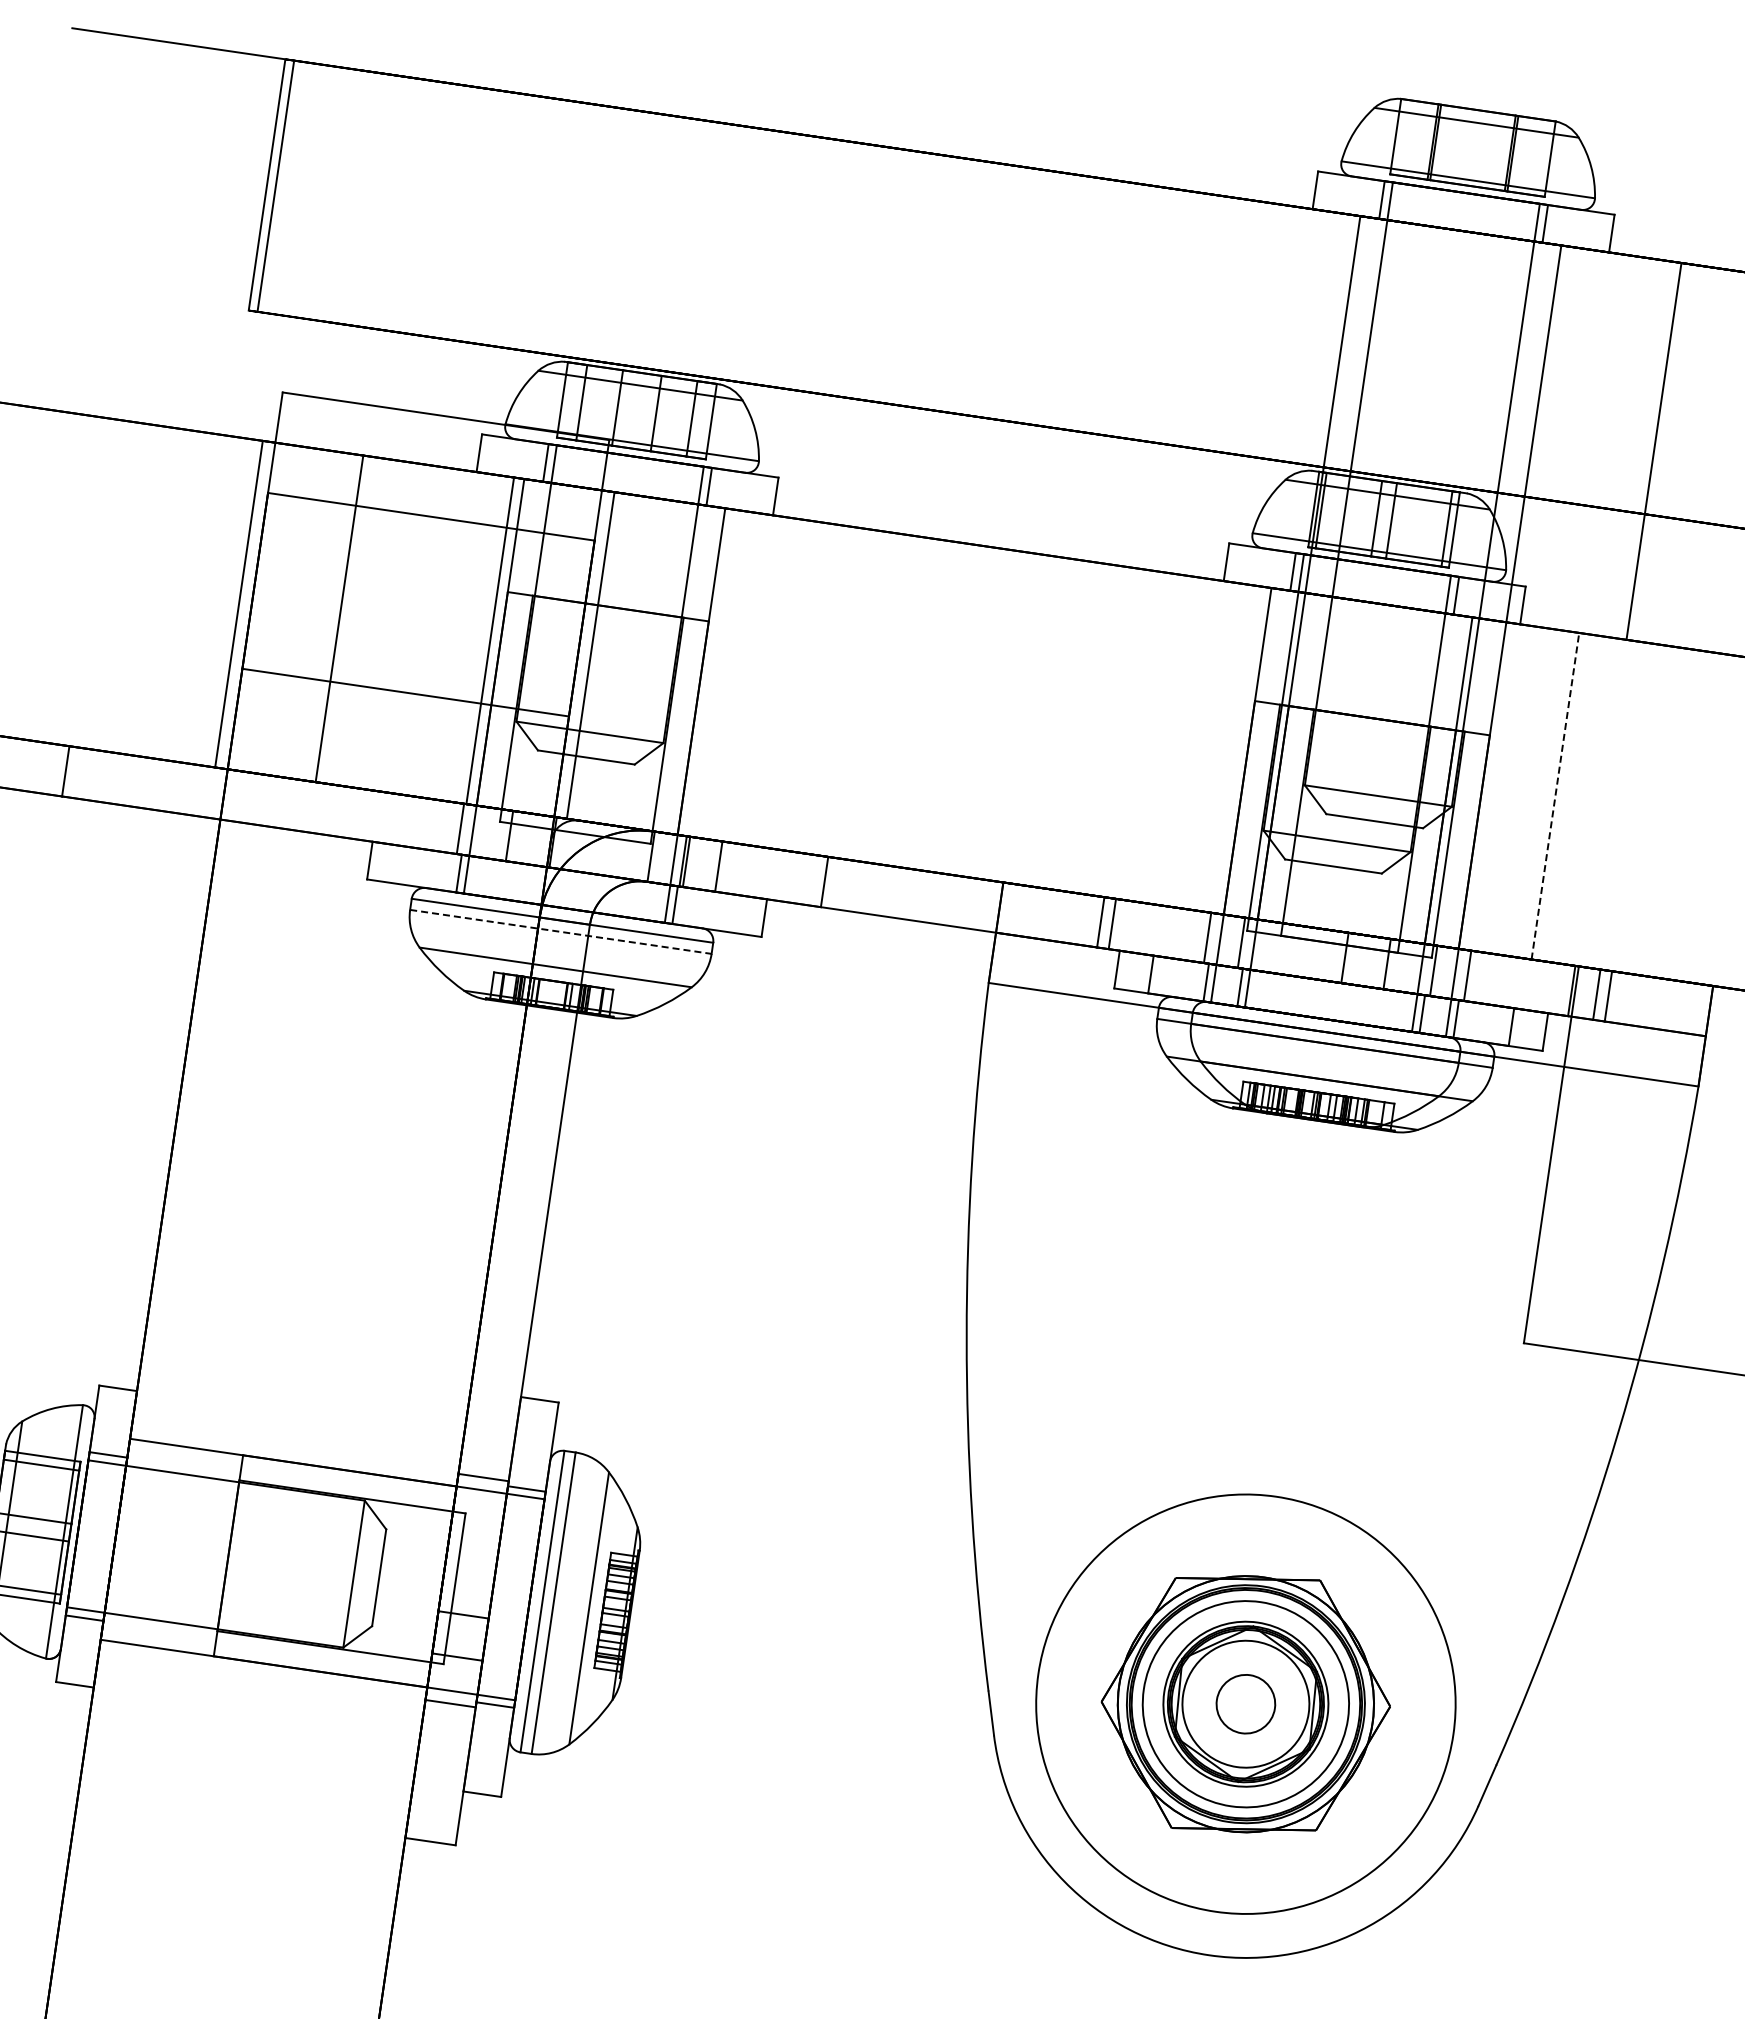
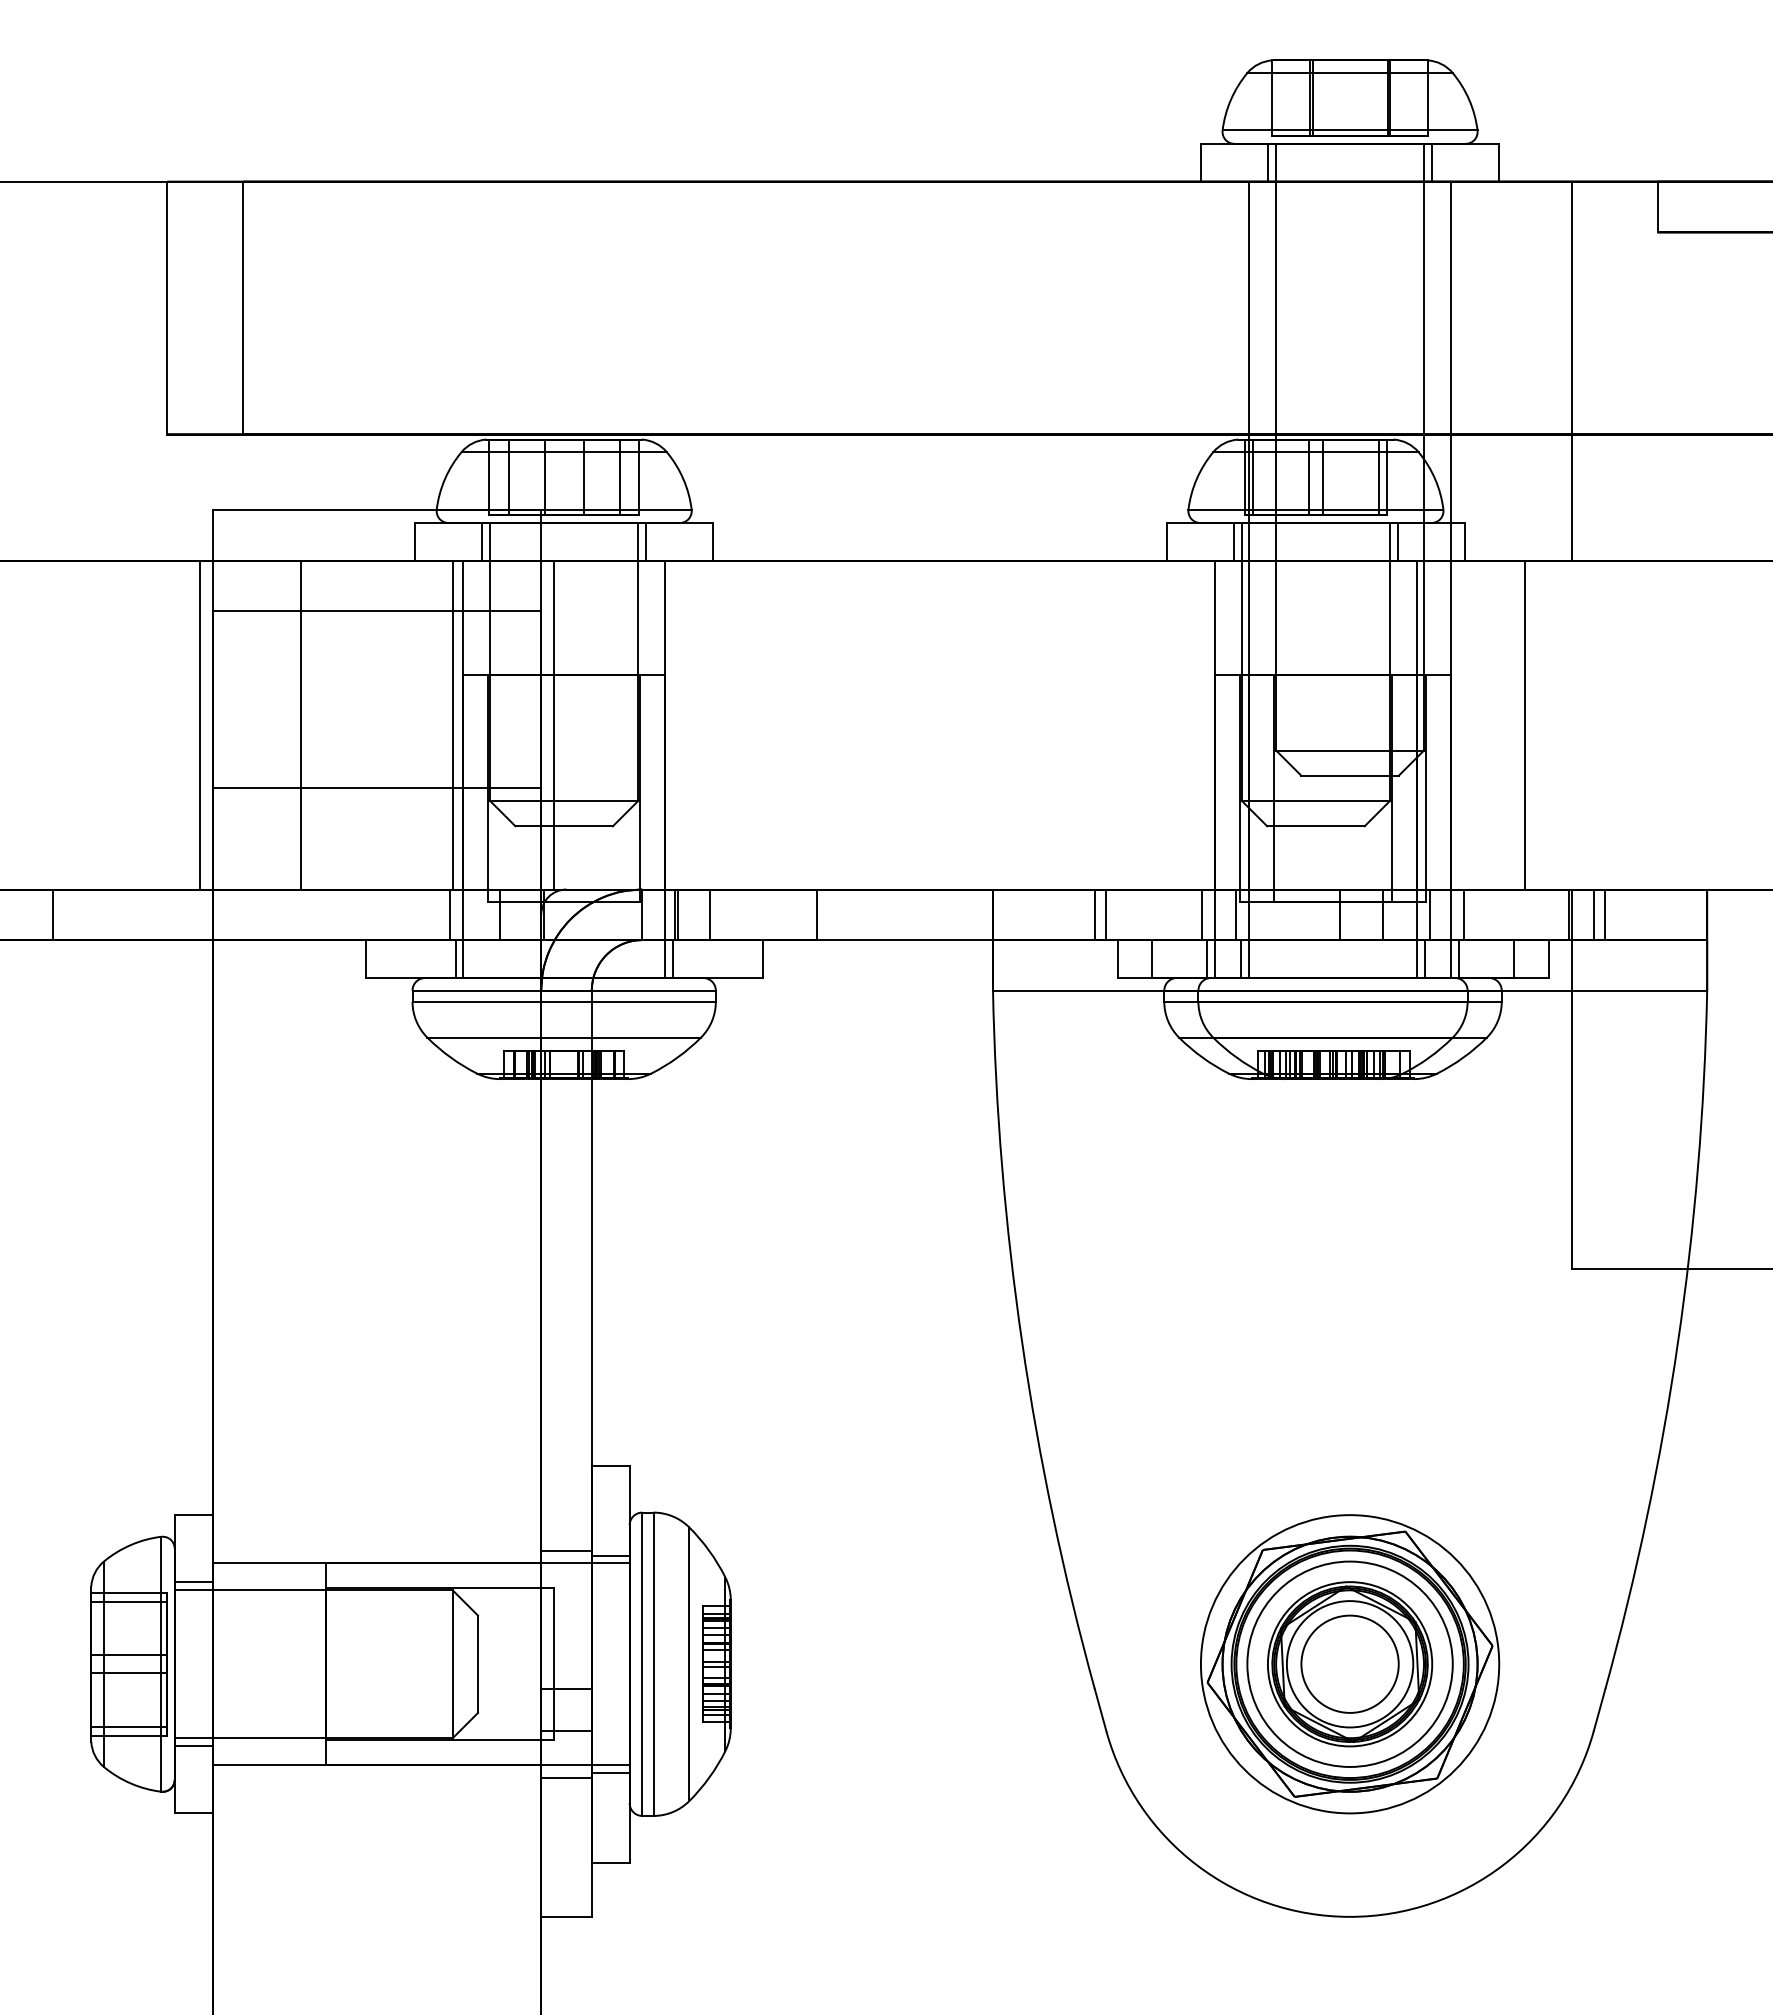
line: (276, 185) -> (243, 307), moved
line: (1555, 795) -> (1524, 724), dashed -> solid
line: (561, 931) -> (564, 1001), dashed -> solid
circle: (1245, 1703) -> (1349, 1663), size x1.67
circle: (1245, 1704) -> (1349, 1664), size x0.71

